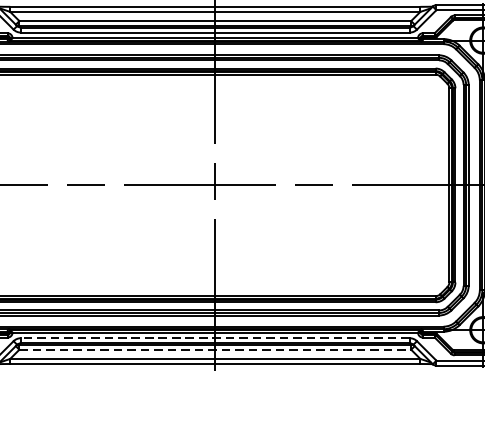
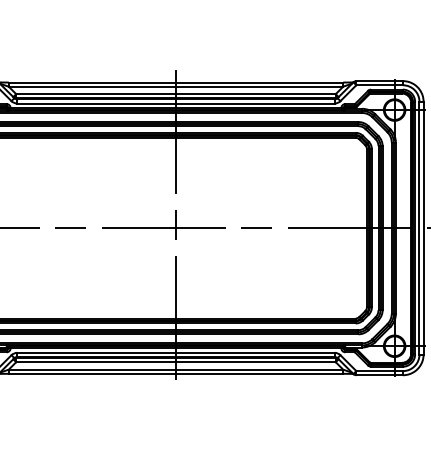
line: (215, 337) -> (176, 352), dashed -> solid
line: (215, 350) -> (176, 362), dashed -> solid

